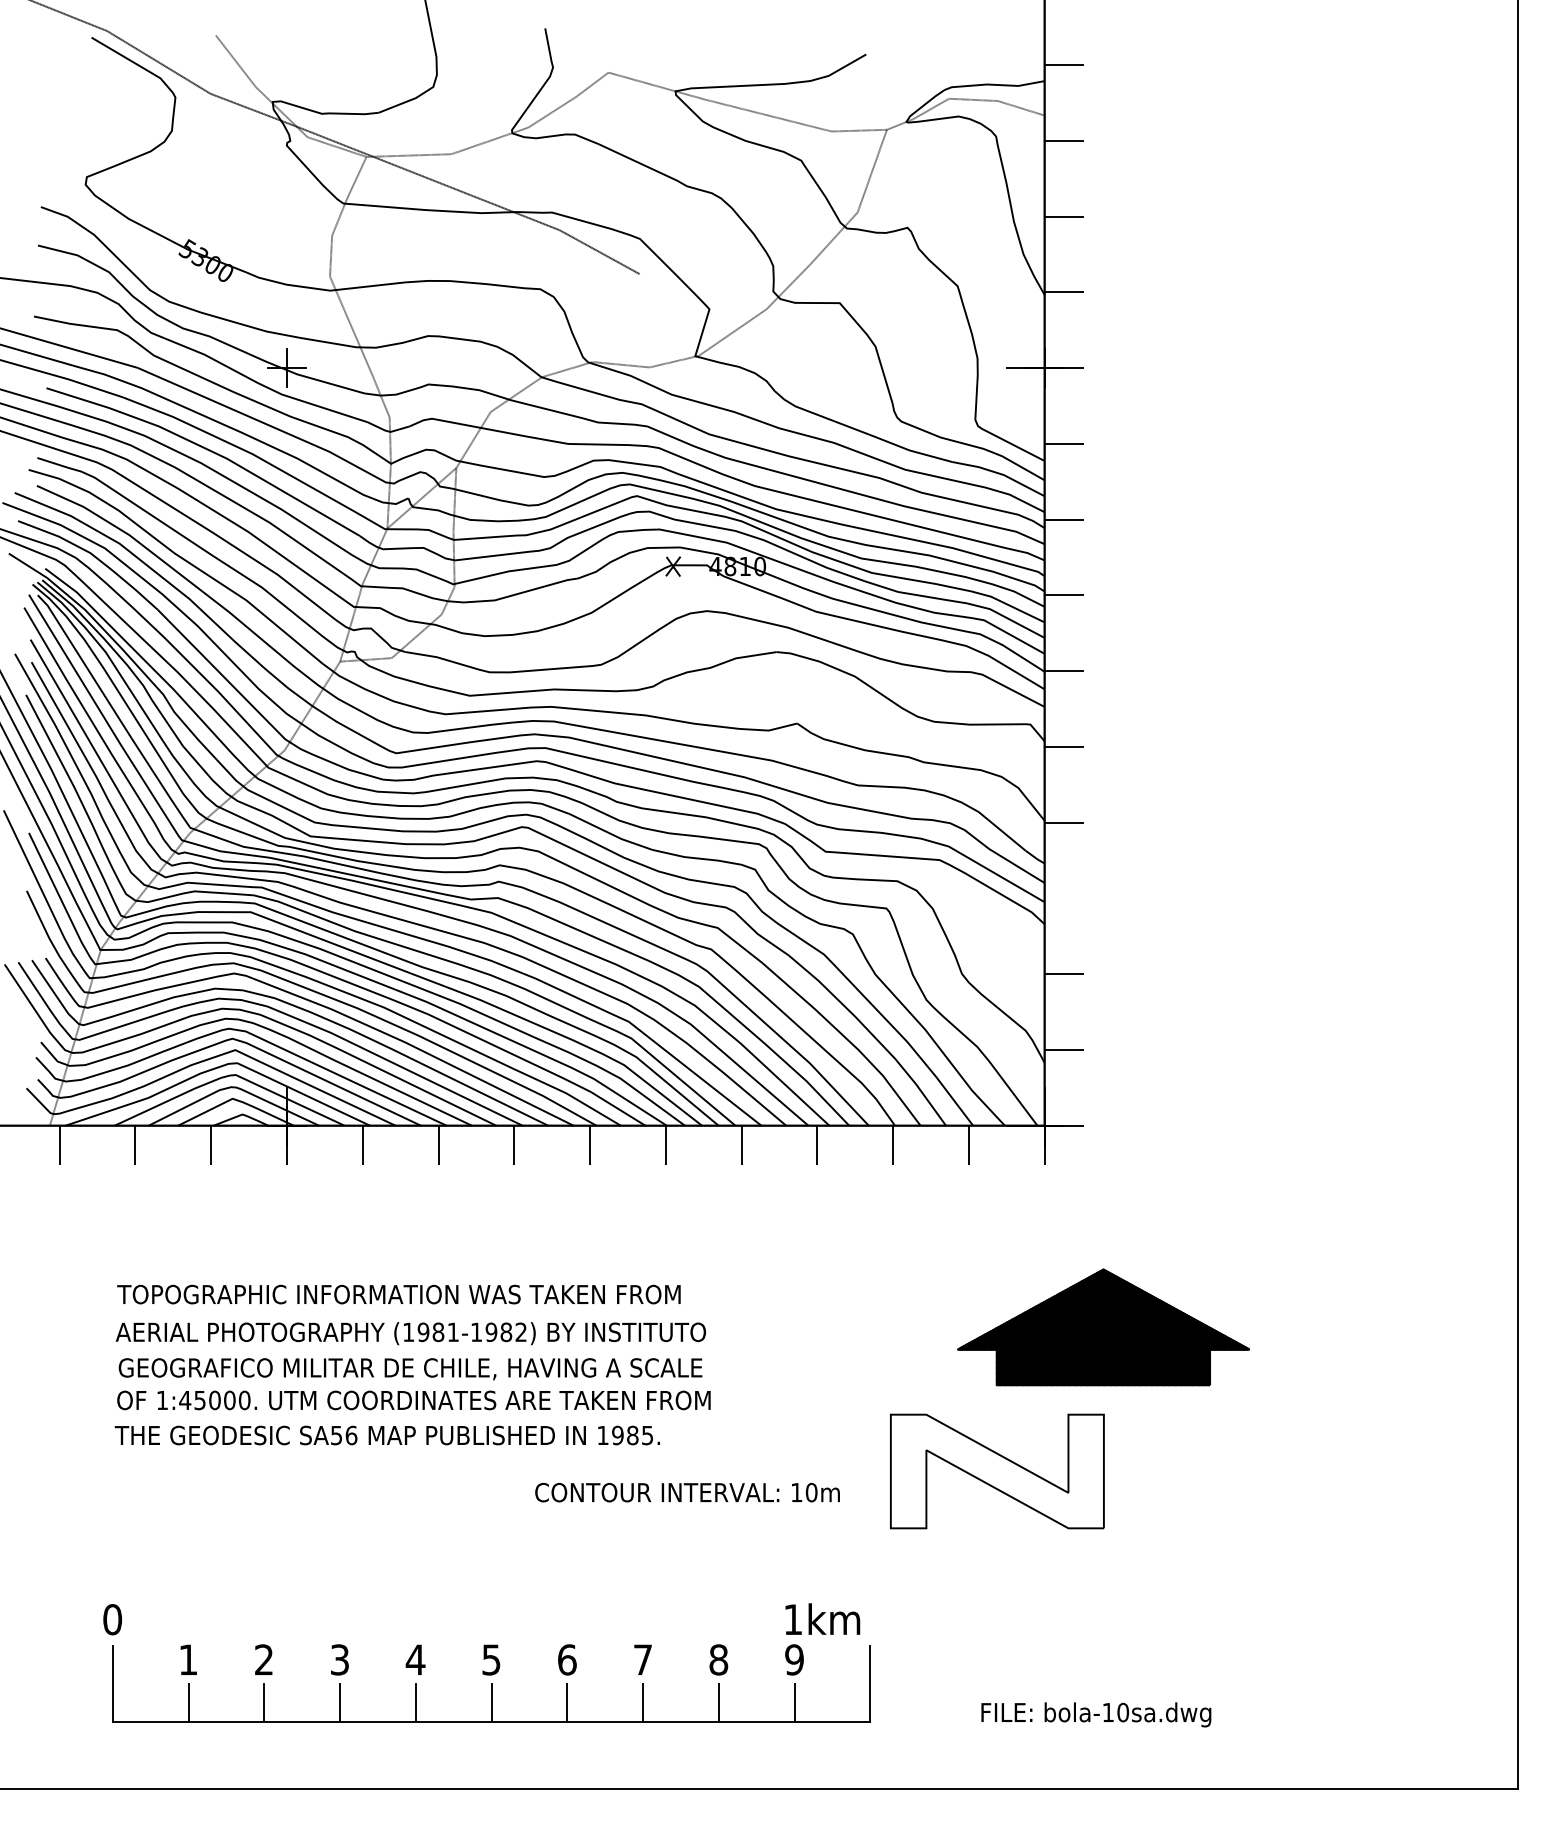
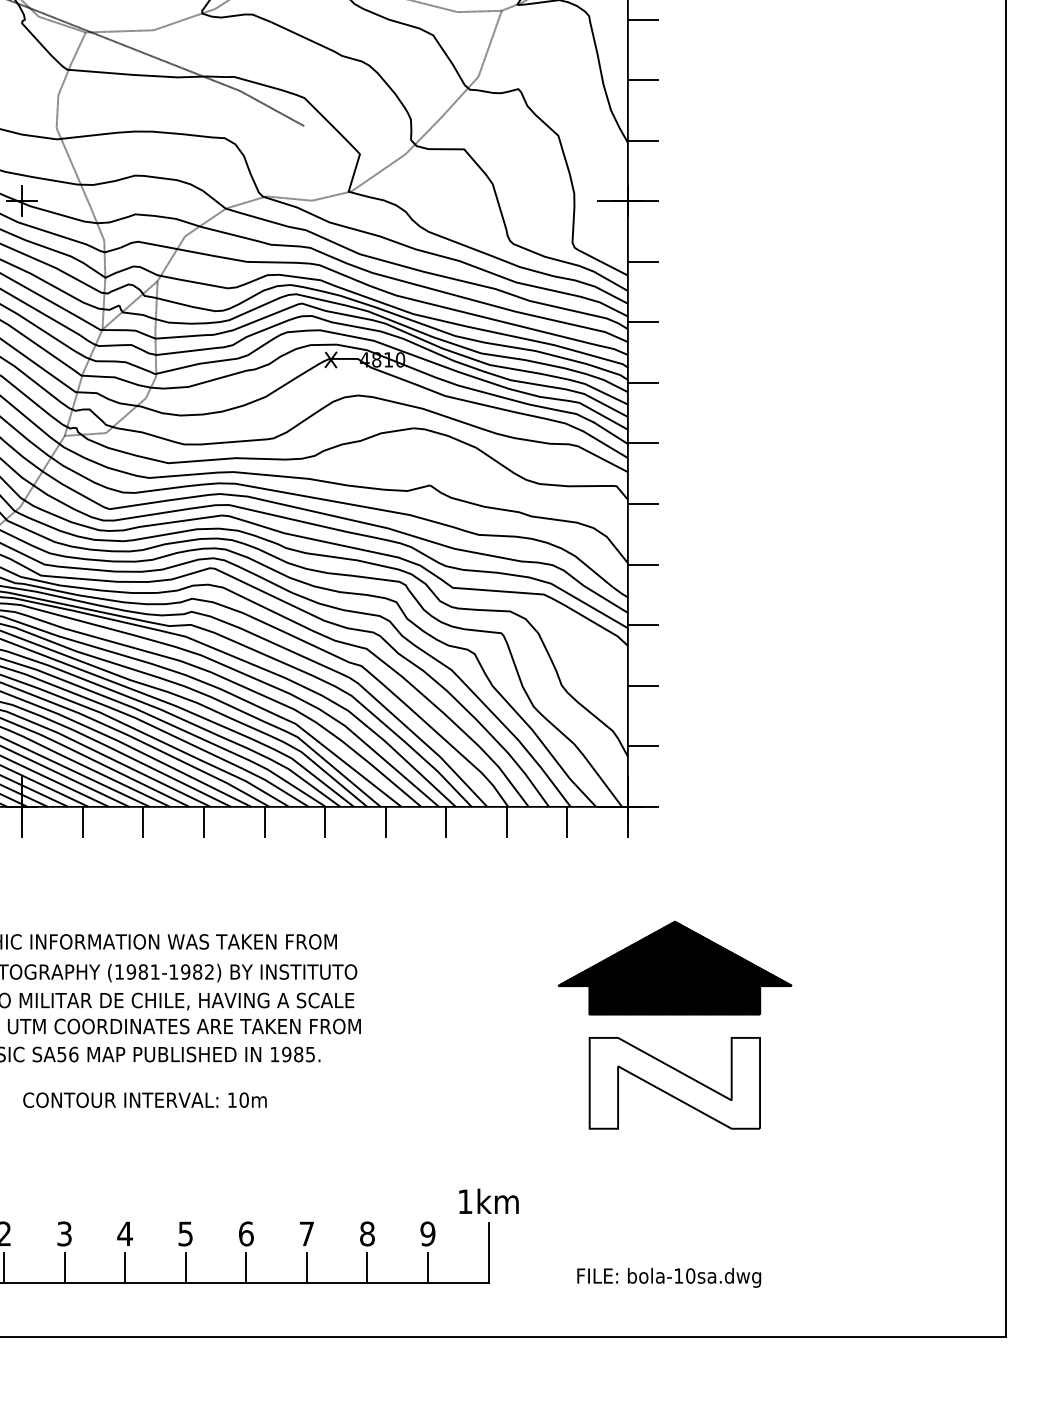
line: (1063, 898) -> (642, 625), added
part: (997, 1471) -> (674, 1083), moved
text: (687, 1492) -> (144, 1100), moved
text: (822, 1618) -> (488, 1200), moved

